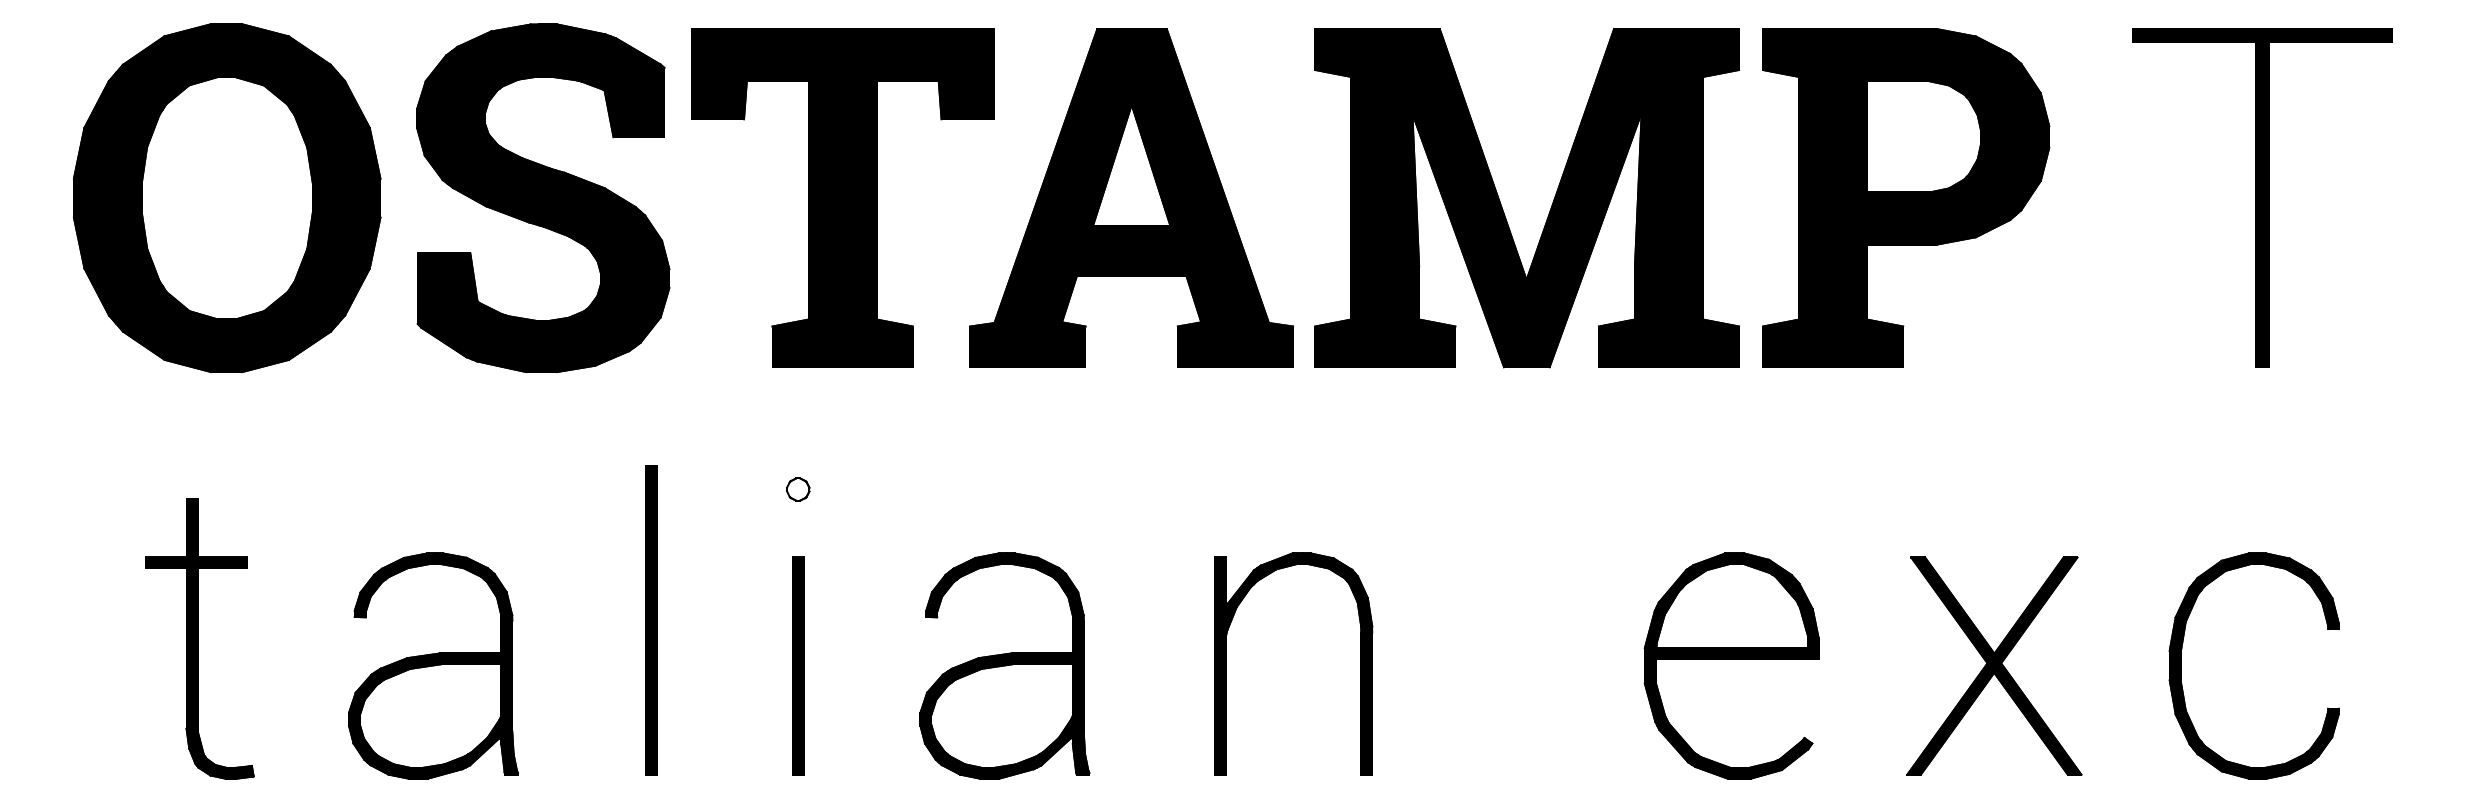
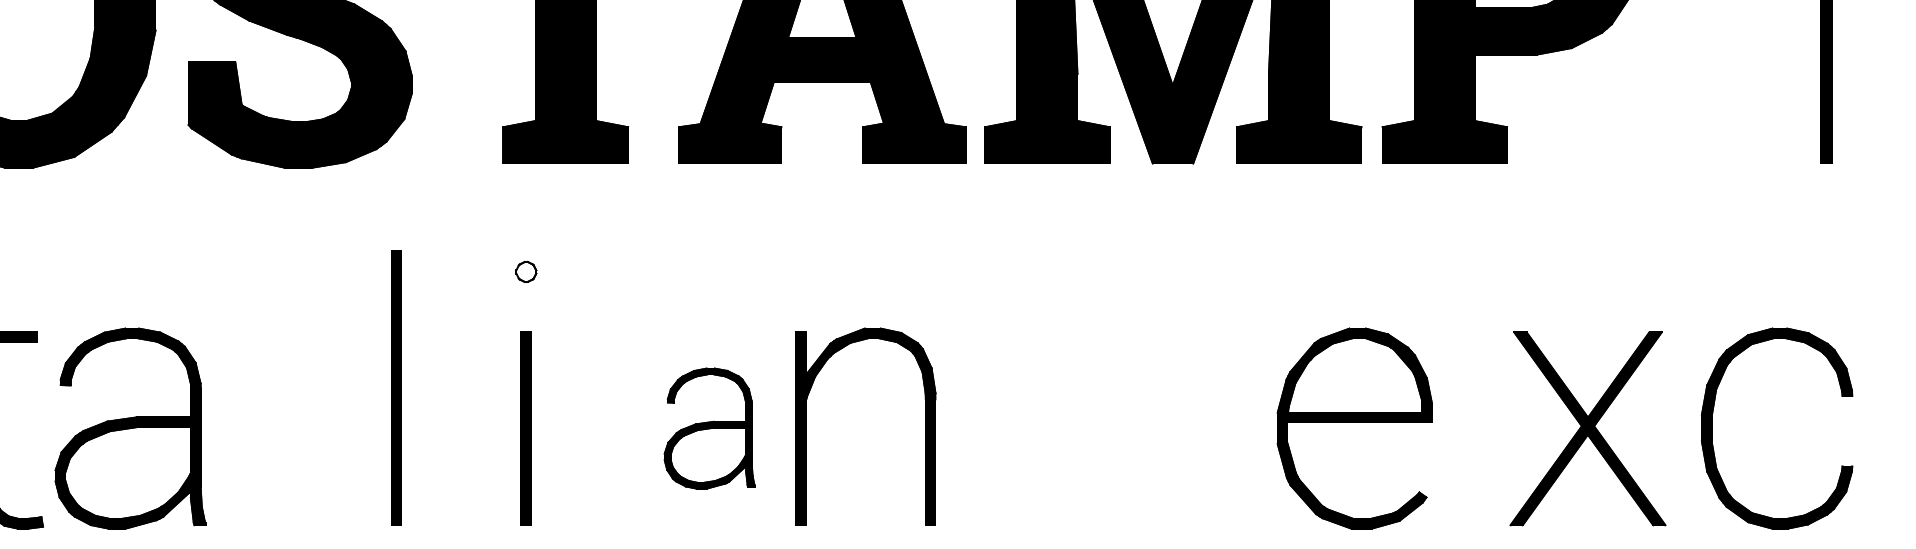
part: (1226, 663) -> (806, 426), moved
part: (433, 665) -> (130, 428), moved
part: (1004, 665) -> (709, 428), size x0.6
part: (2181, 665) -> (1712, 428), moved

